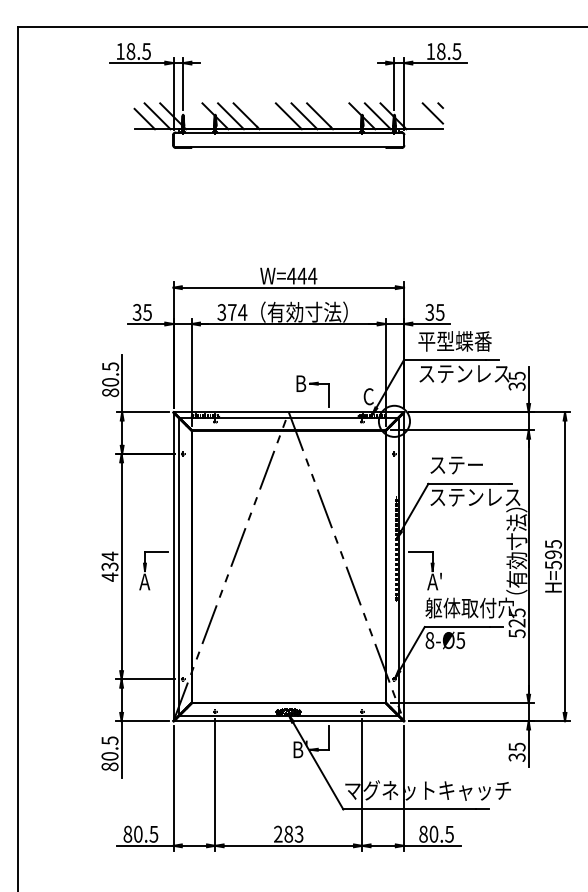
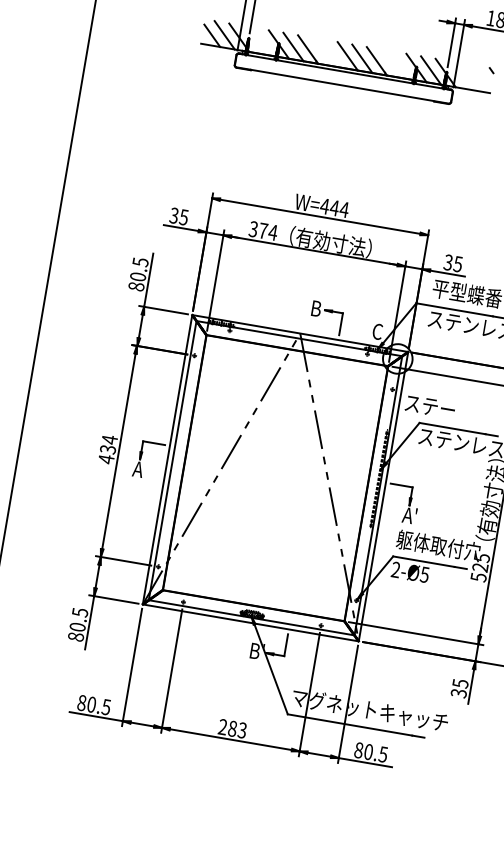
line: (432, 113) -> (482, 76), removed
text: (456, 465) -> (430, 407), moved
text: (429, 640) -> (395, 569), 8-Ø5 -> 2-Ø5

